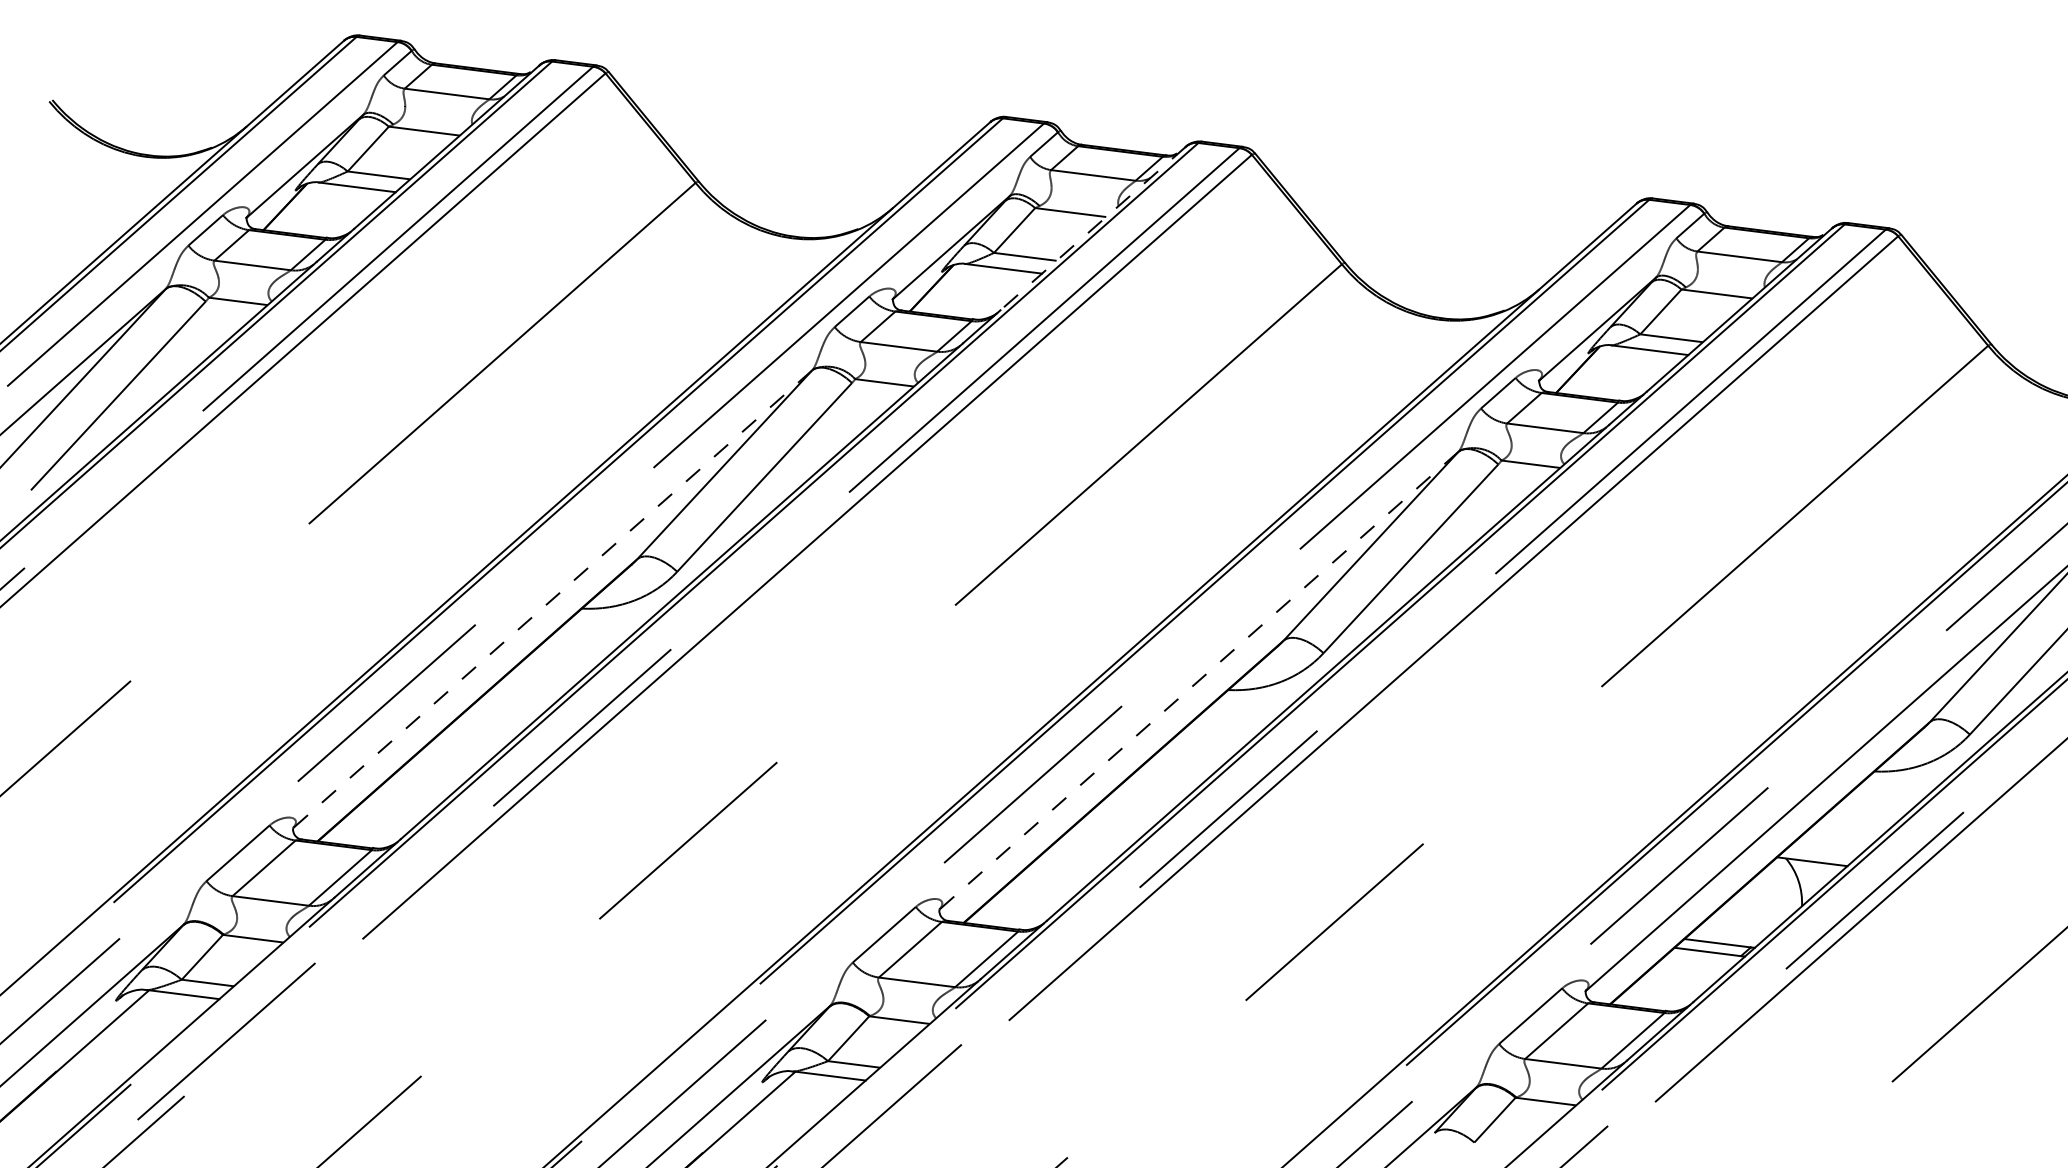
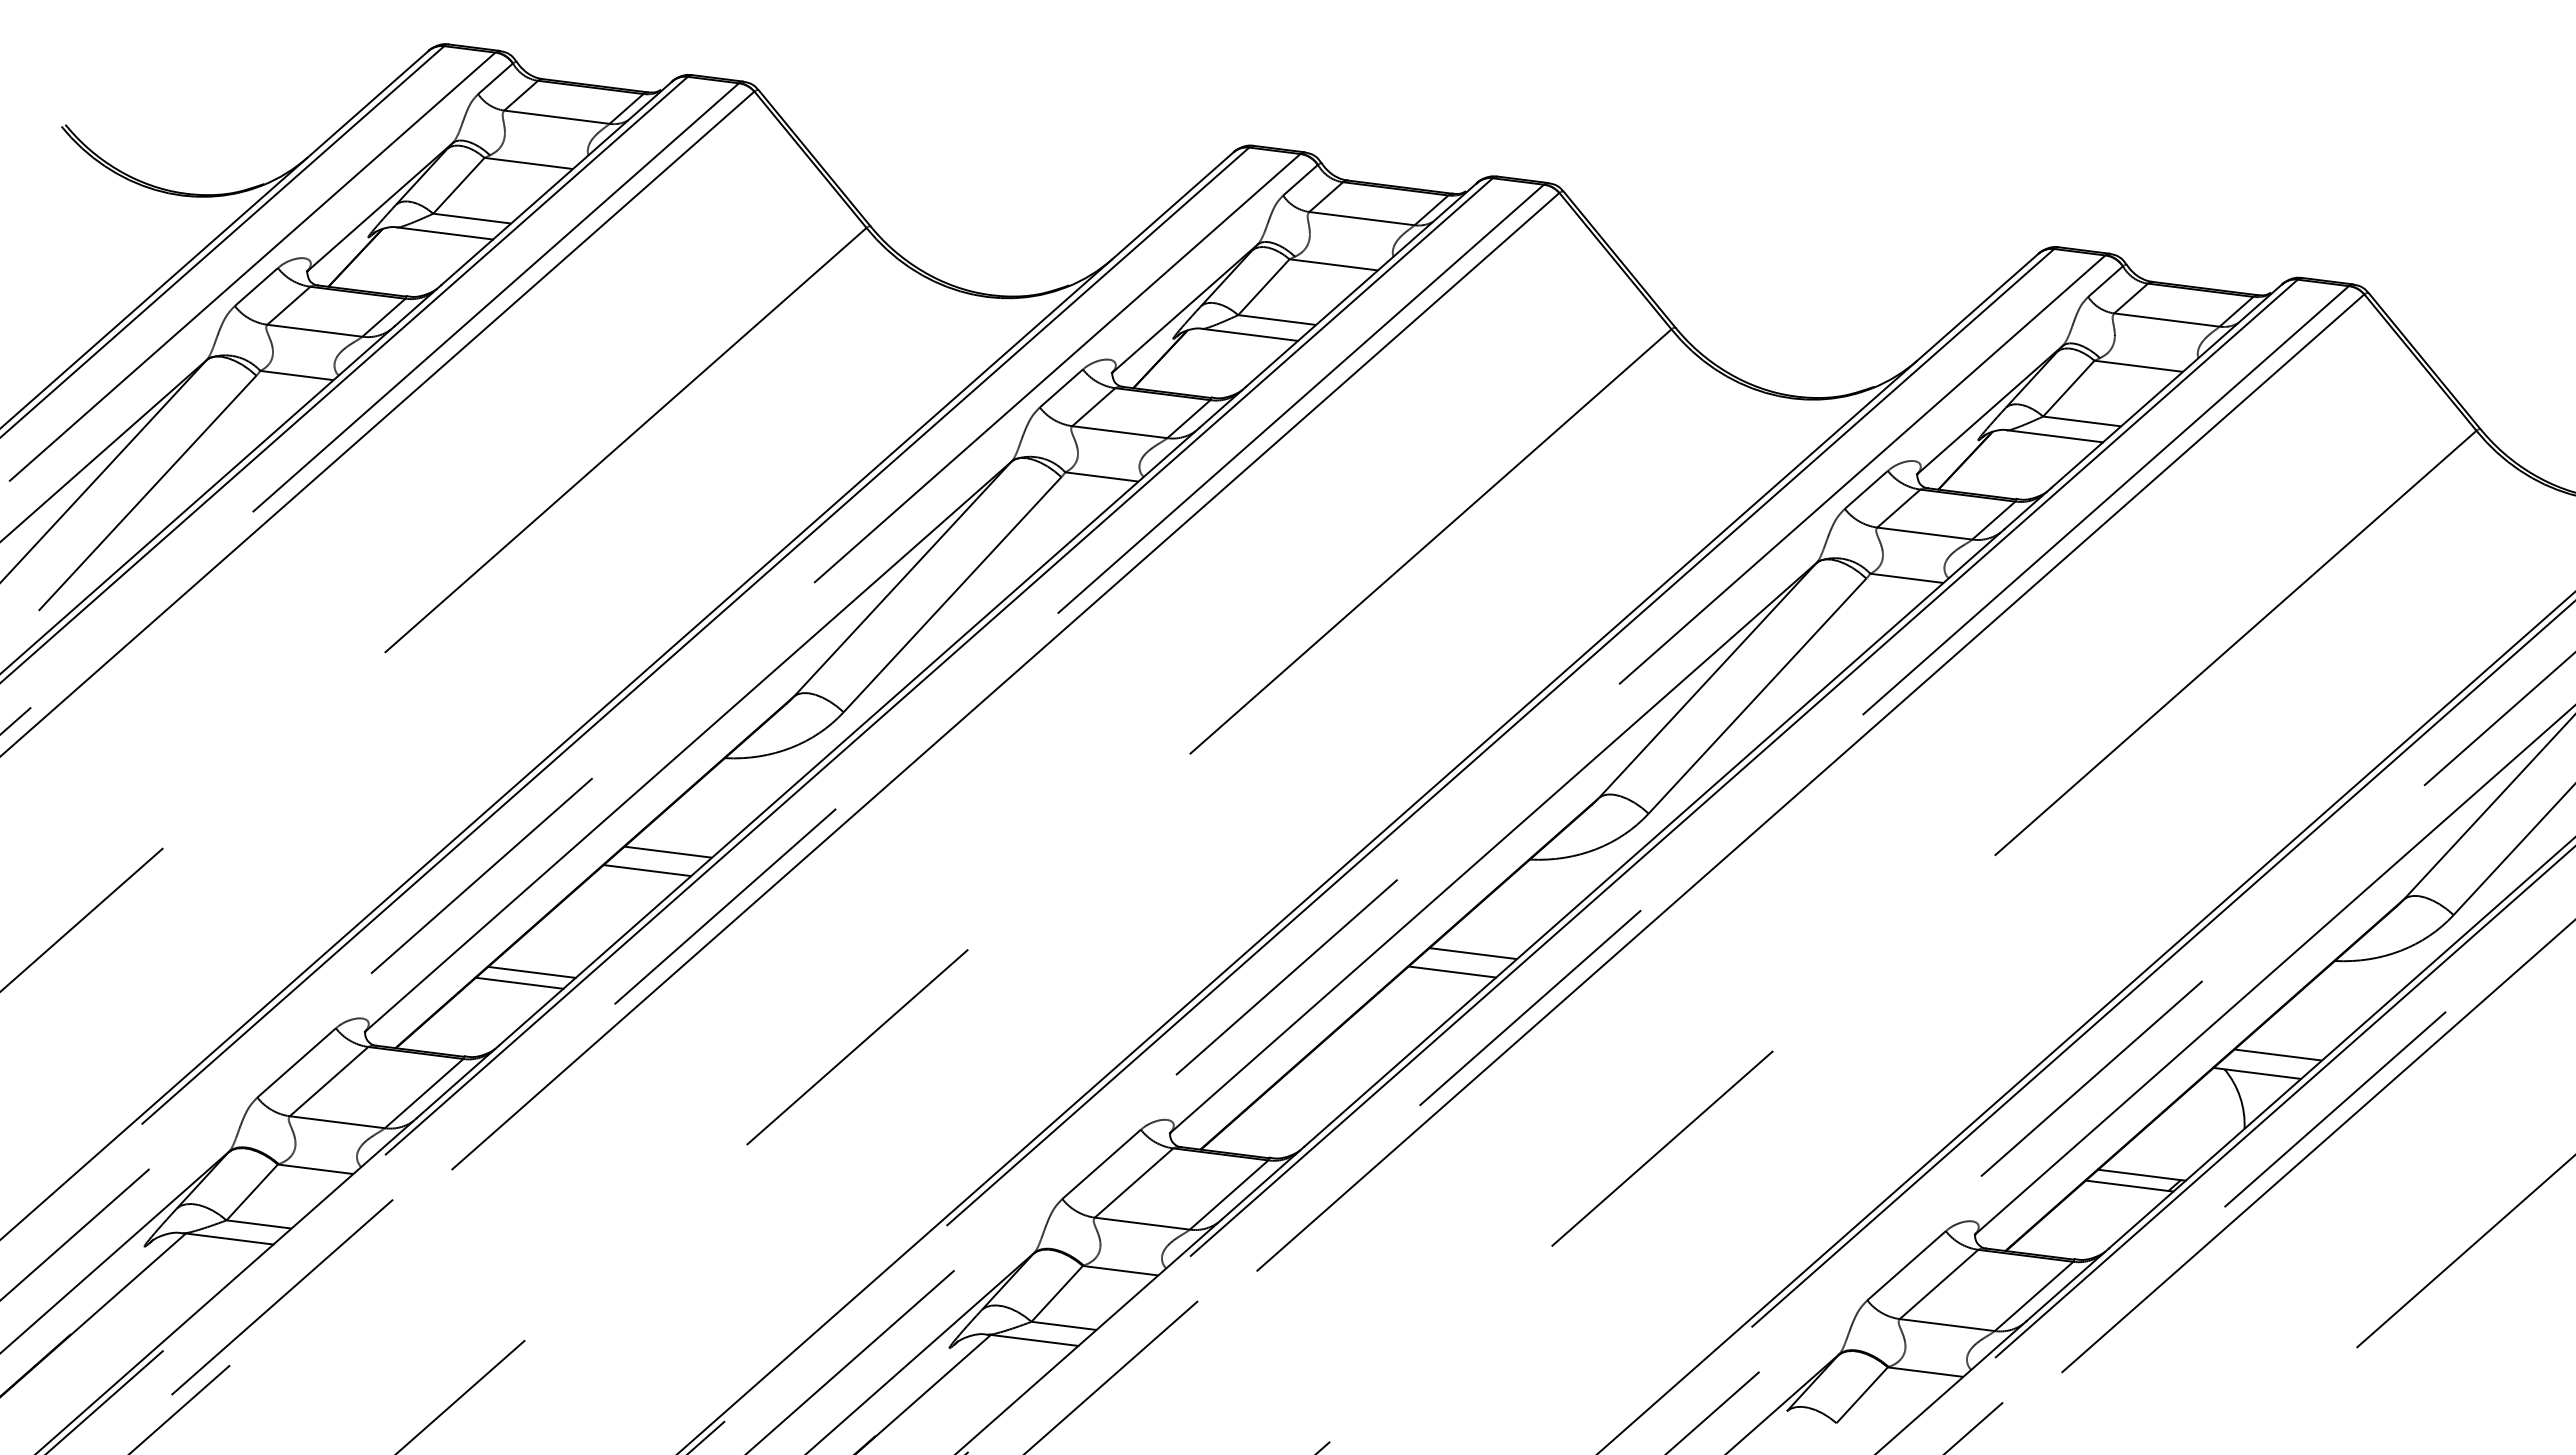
line: (1093, 229) -> (1361, 285), dashed -> solid
line: (551, 600) -> (687, 747), dashed -> solid
line: (1198, 681) -> (1492, 848), dashed -> solid
line: (536, 683) -> (668, 851), added
line: (519, 698) -> (647, 870), added
line: (1182, 765) -> (1473, 953), added
line: (426, 779) -> (531, 971), added
line: (1166, 779) -> (1452, 971), added
line: (416, 788) -> (519, 982), added
line: (1829, 846) -> (2278, 1054), added

